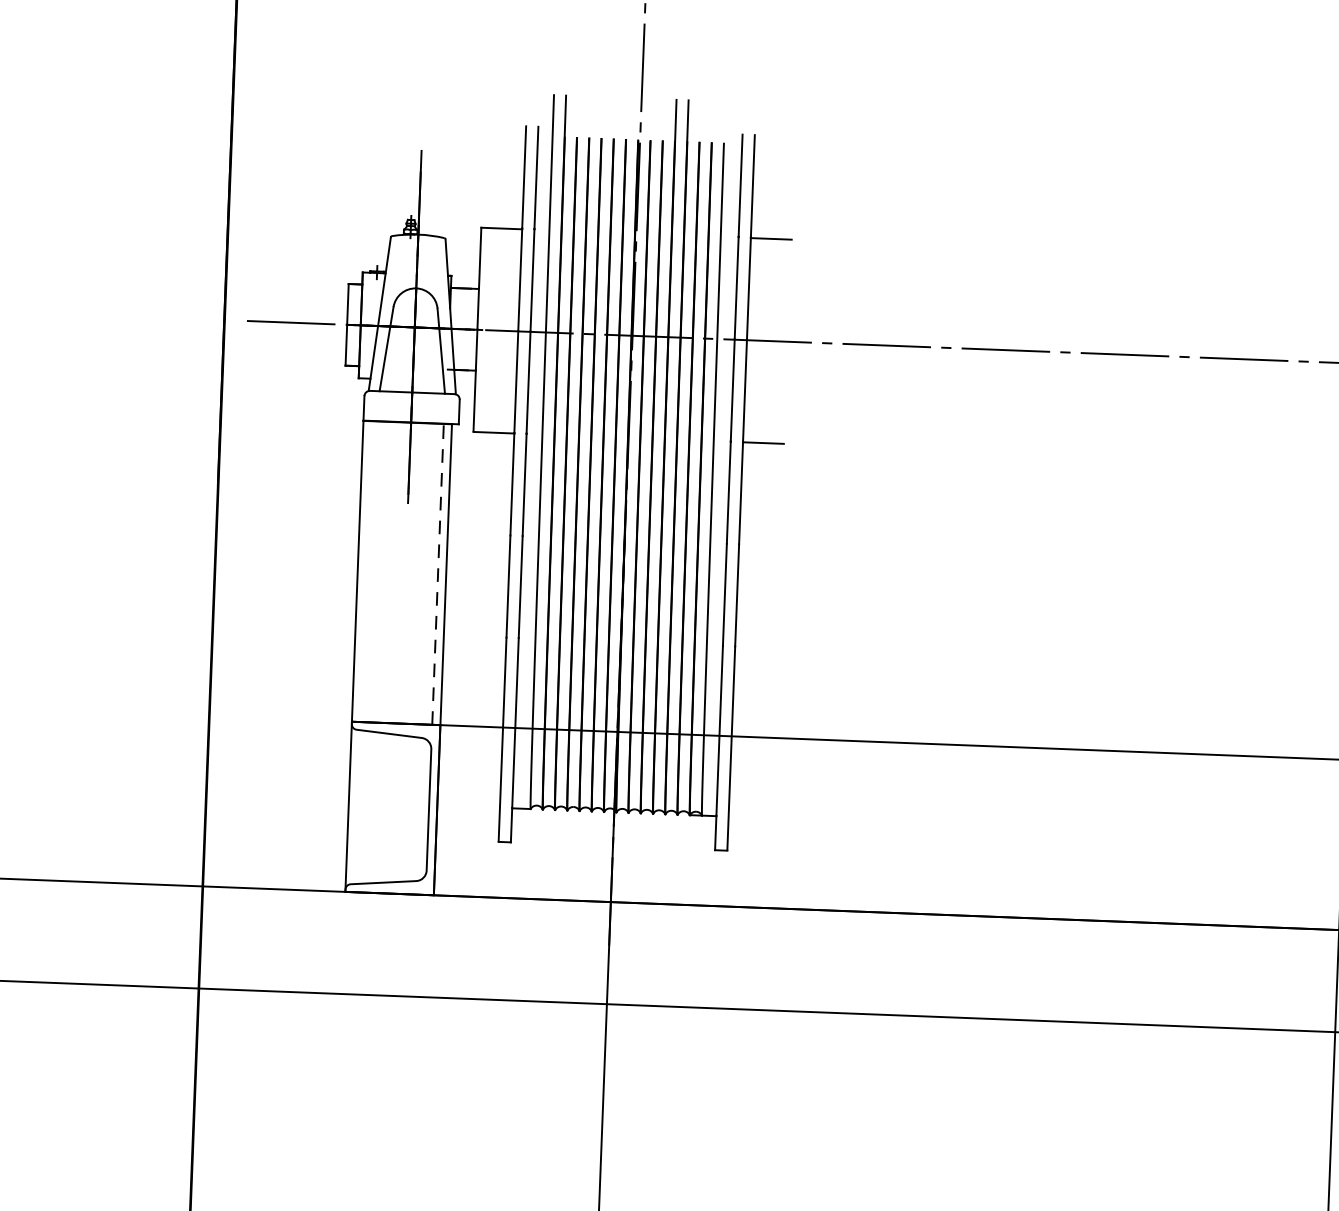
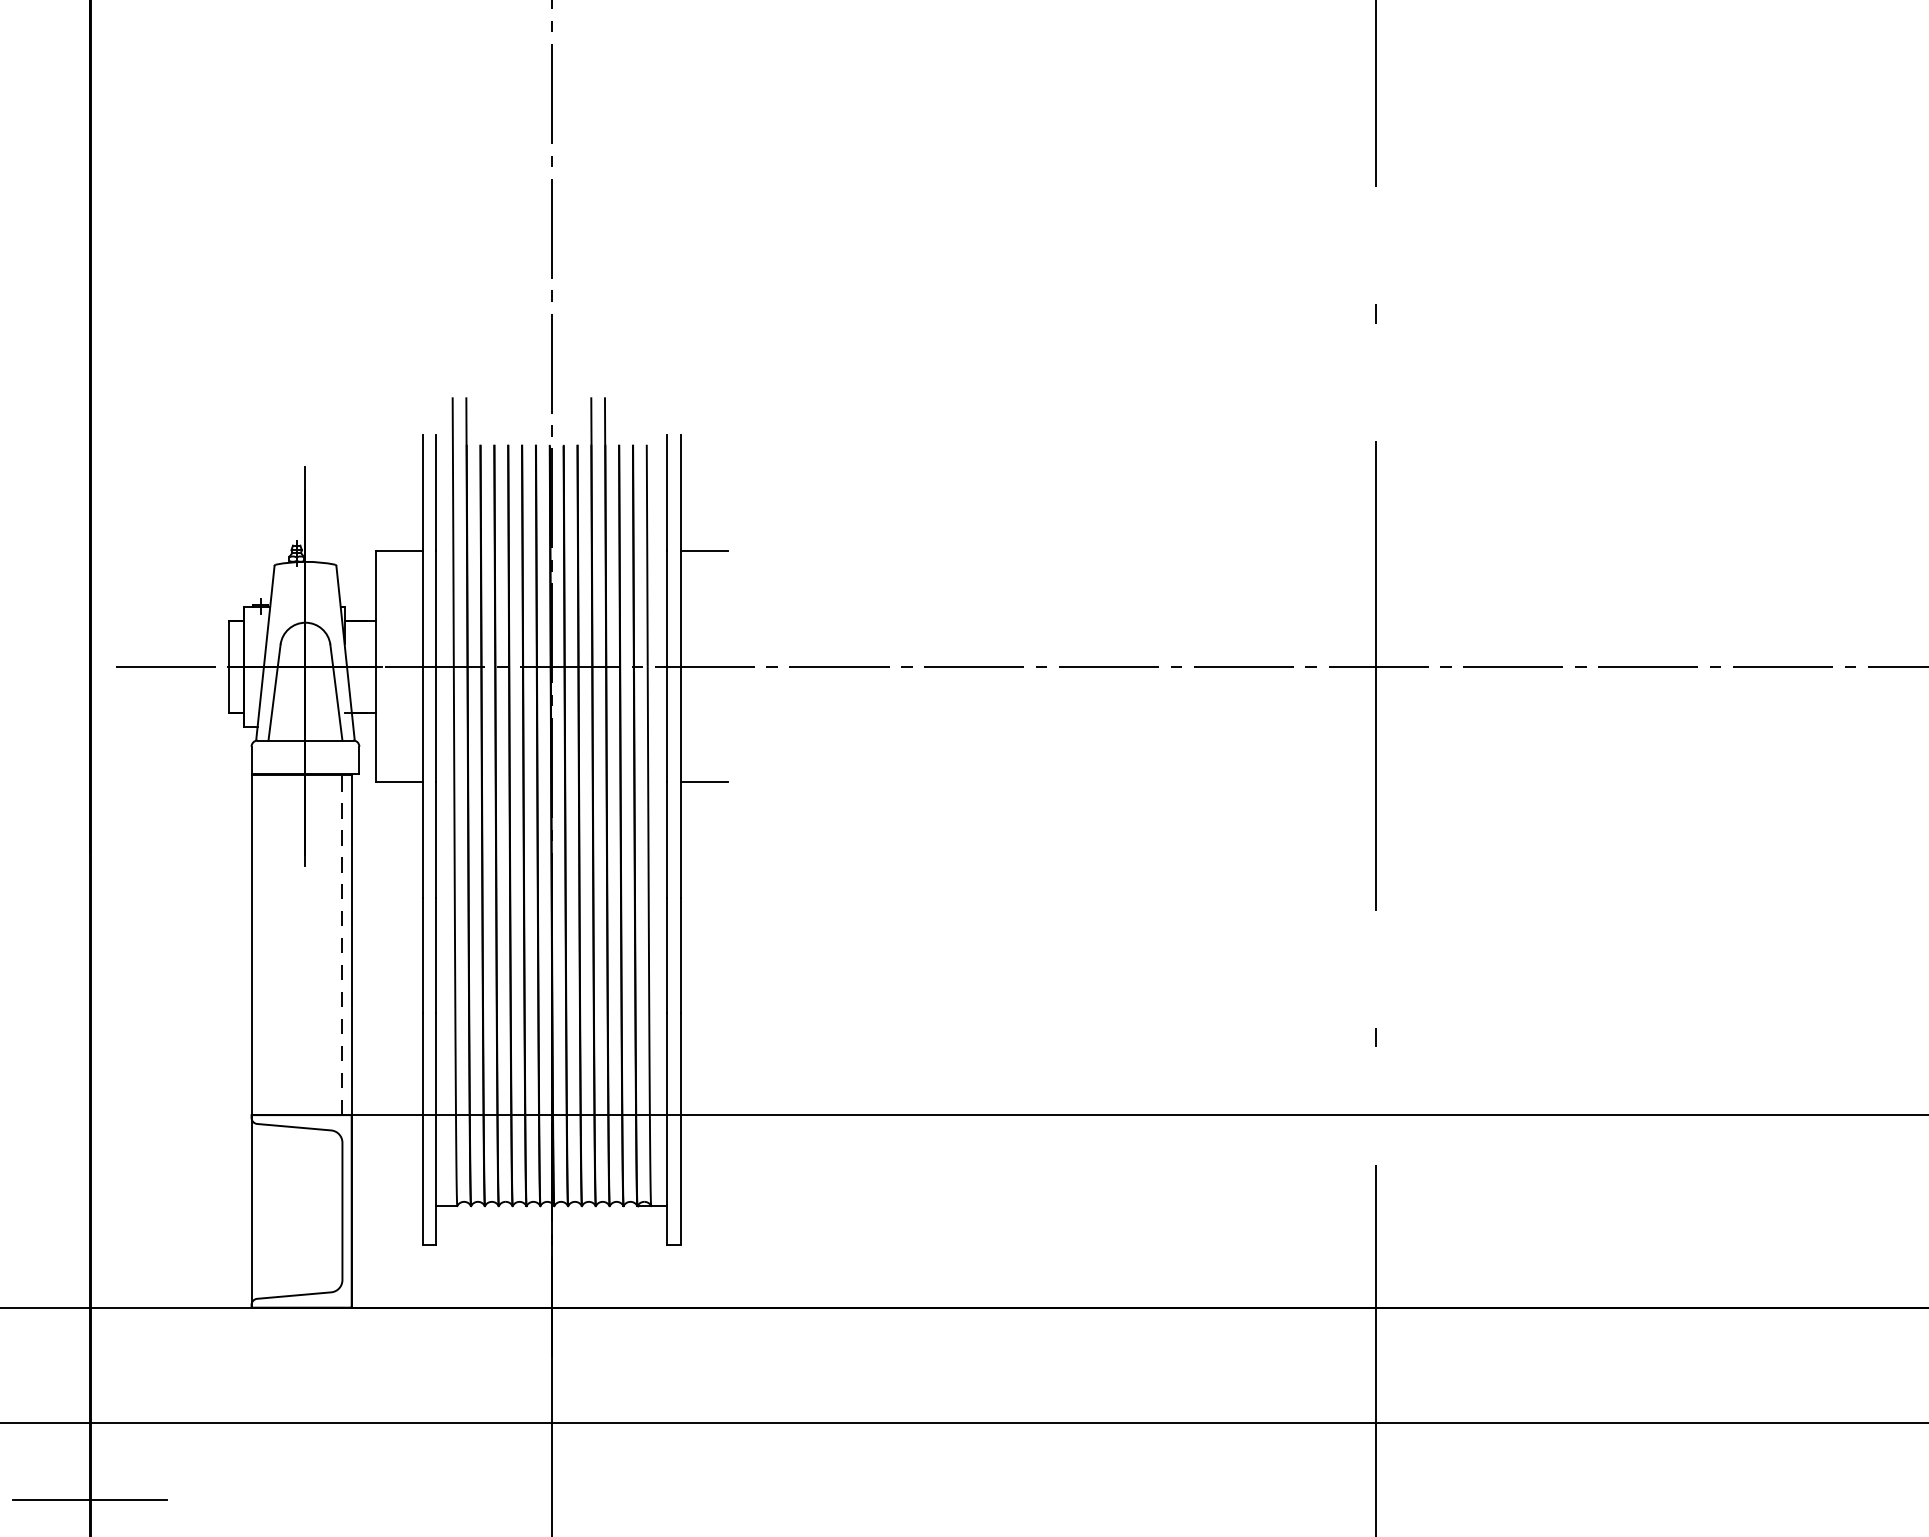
line: (195, 1056) -> (89, 1500), added

